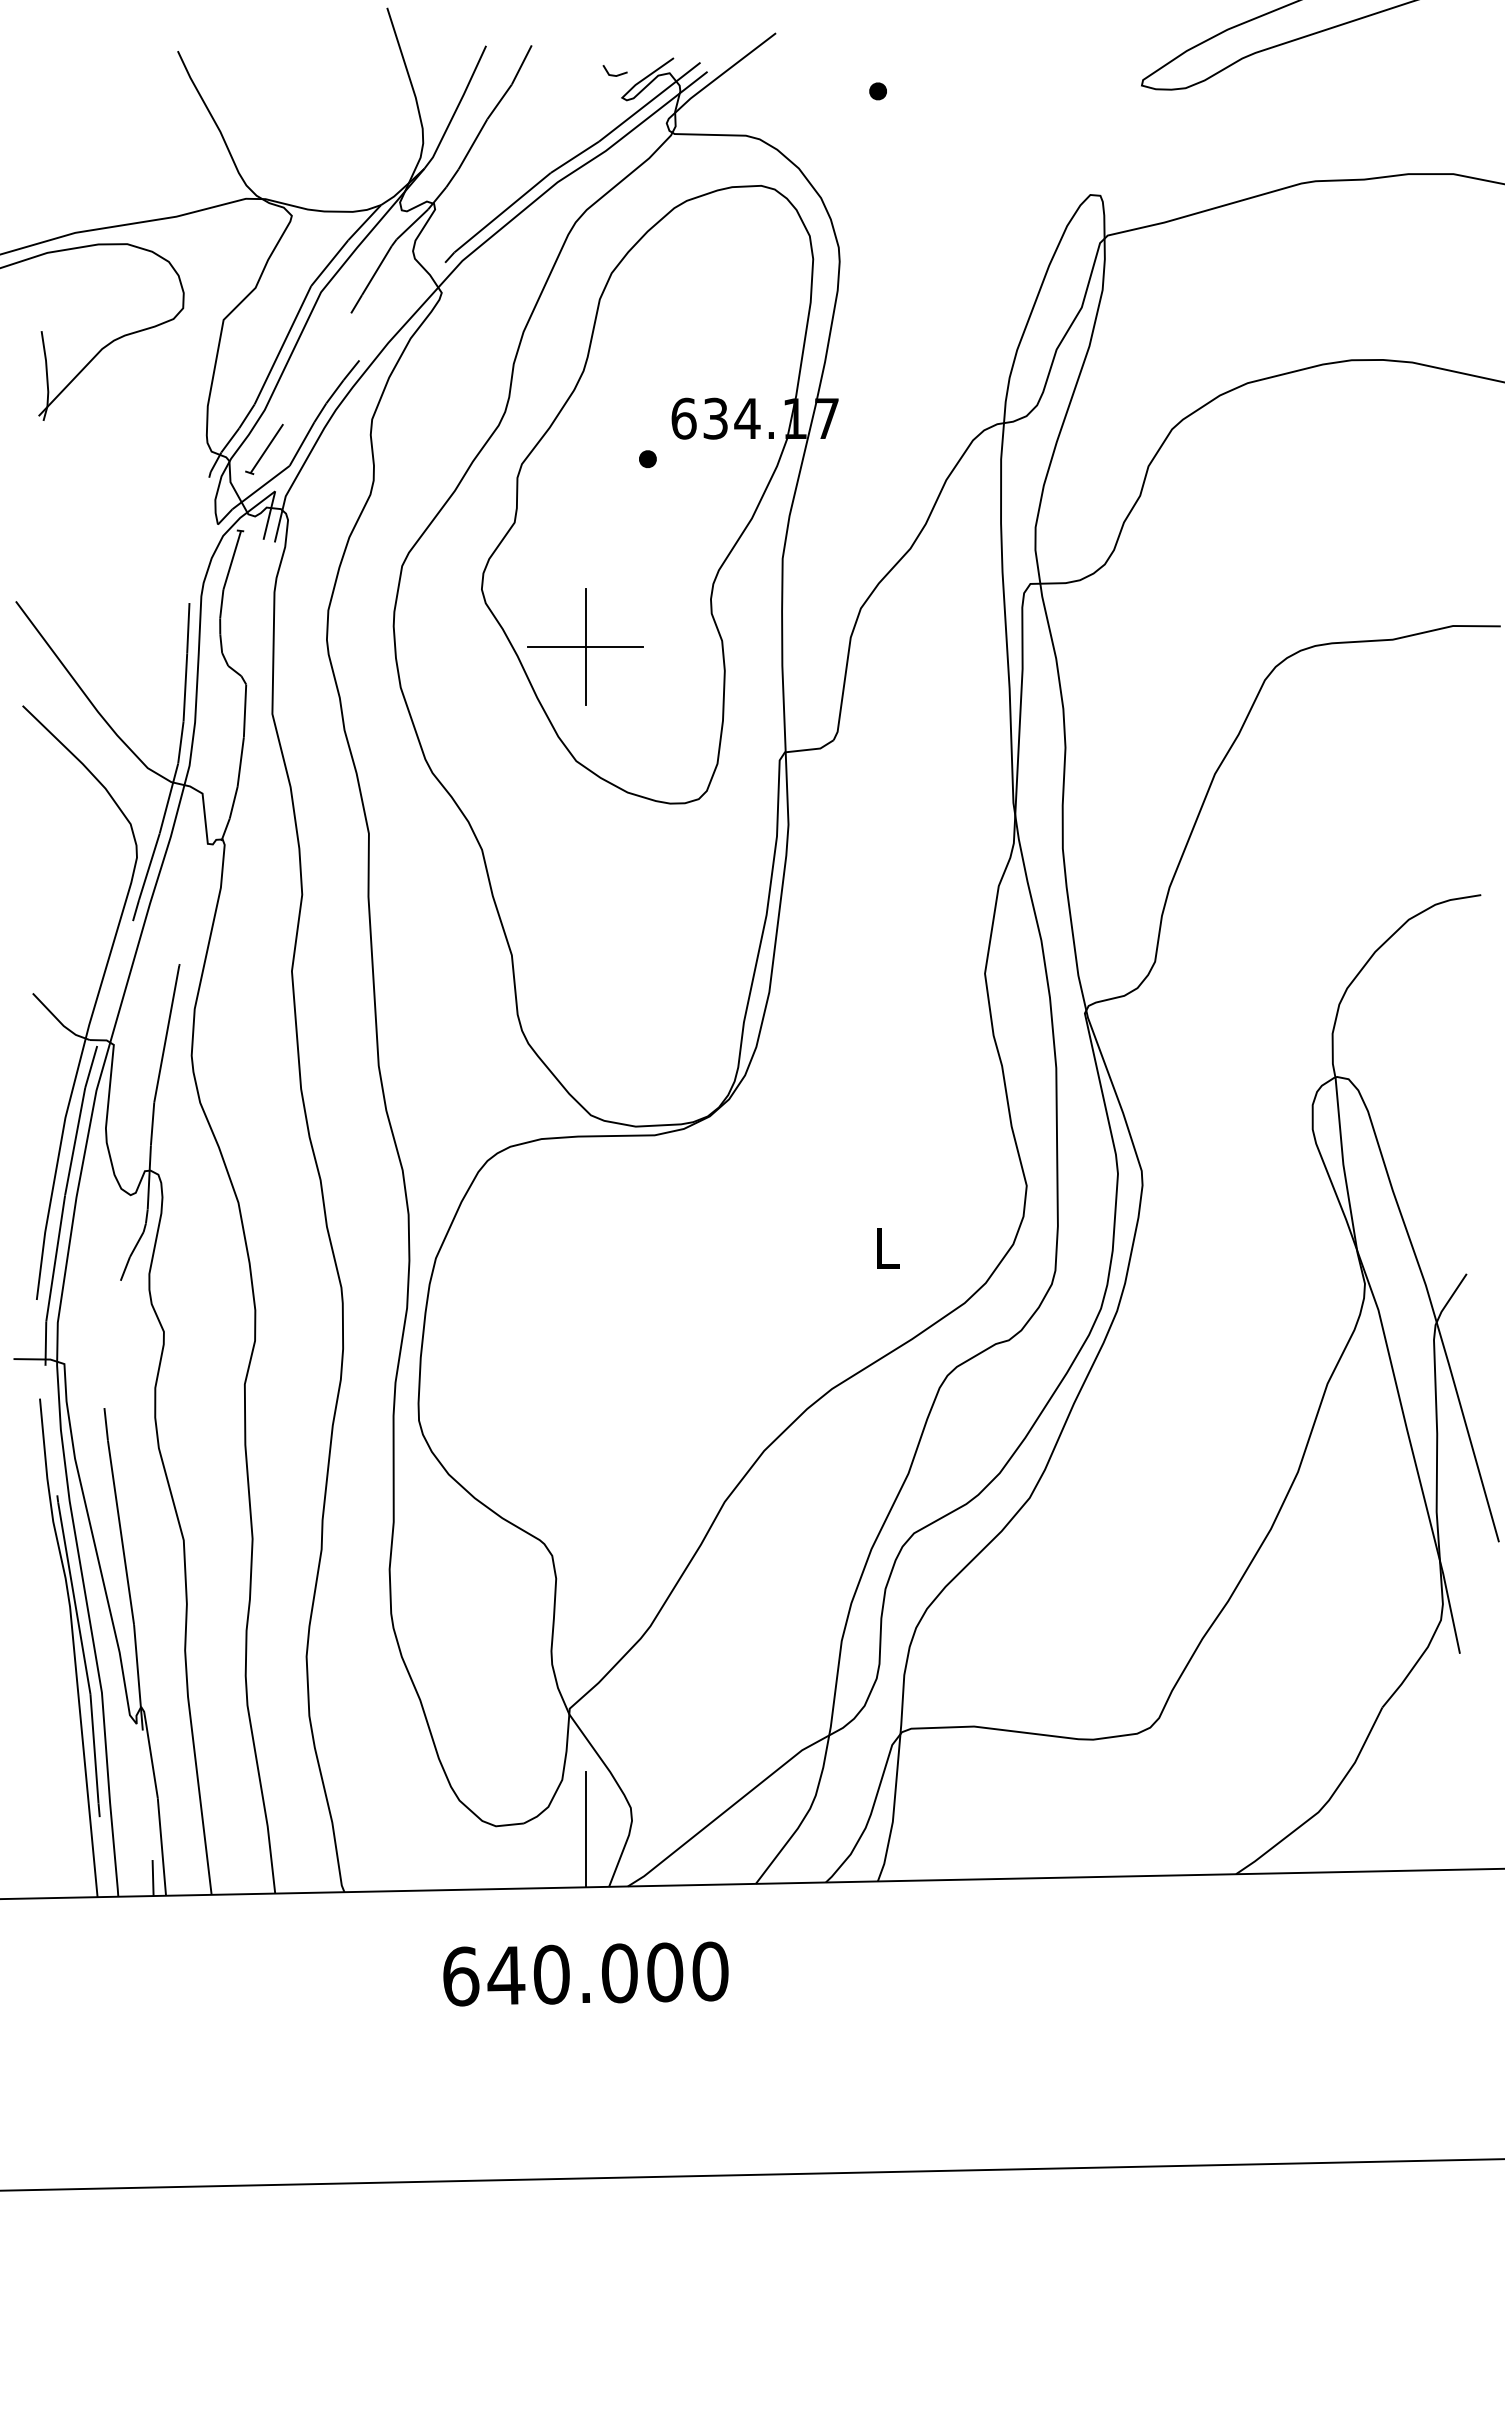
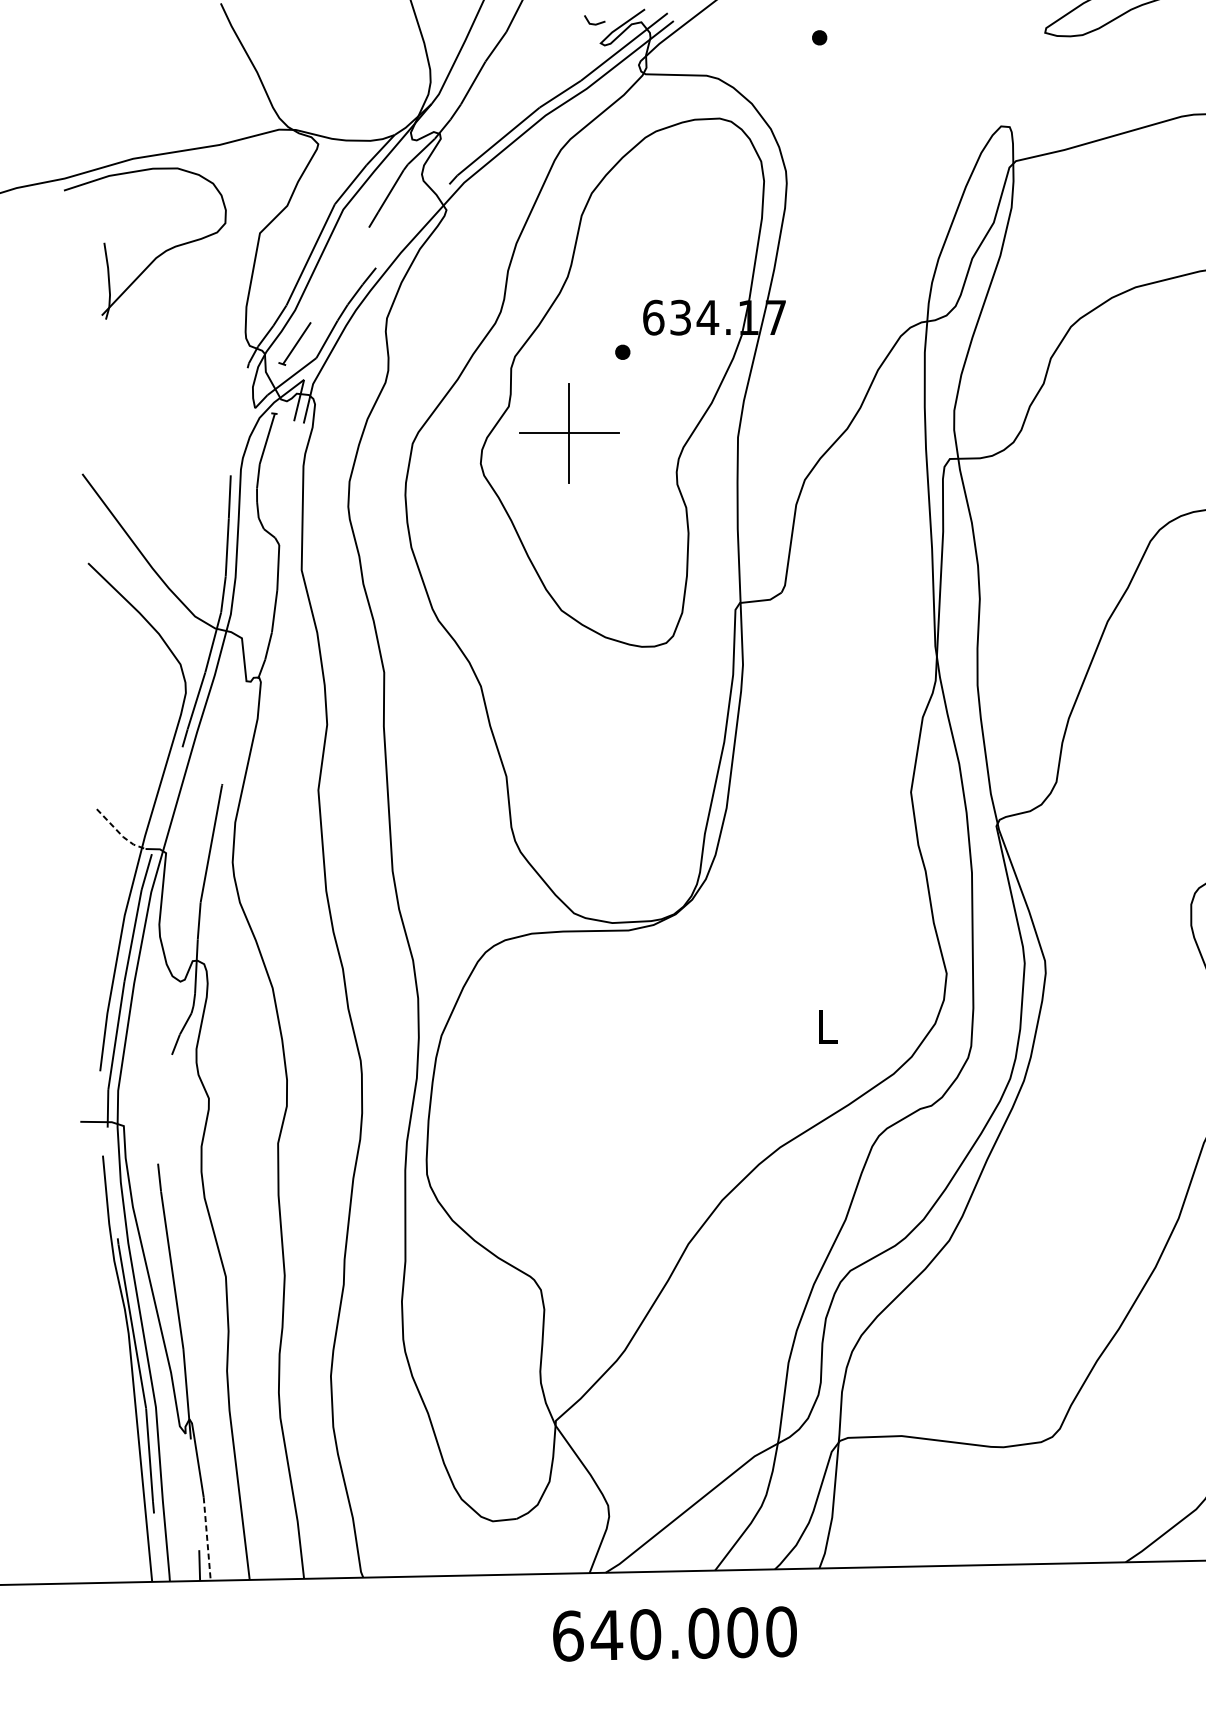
part: (585, 646) -> (569, 432), moved
line: (59, 1021) -> (119, 833), solid -> dashed
line: (585, 1829) -> (569, 1524), removed
line: (161, 1847) -> (206, 1539), solid -> dashed
text: (585, 1973) -> (674, 1633), moved

